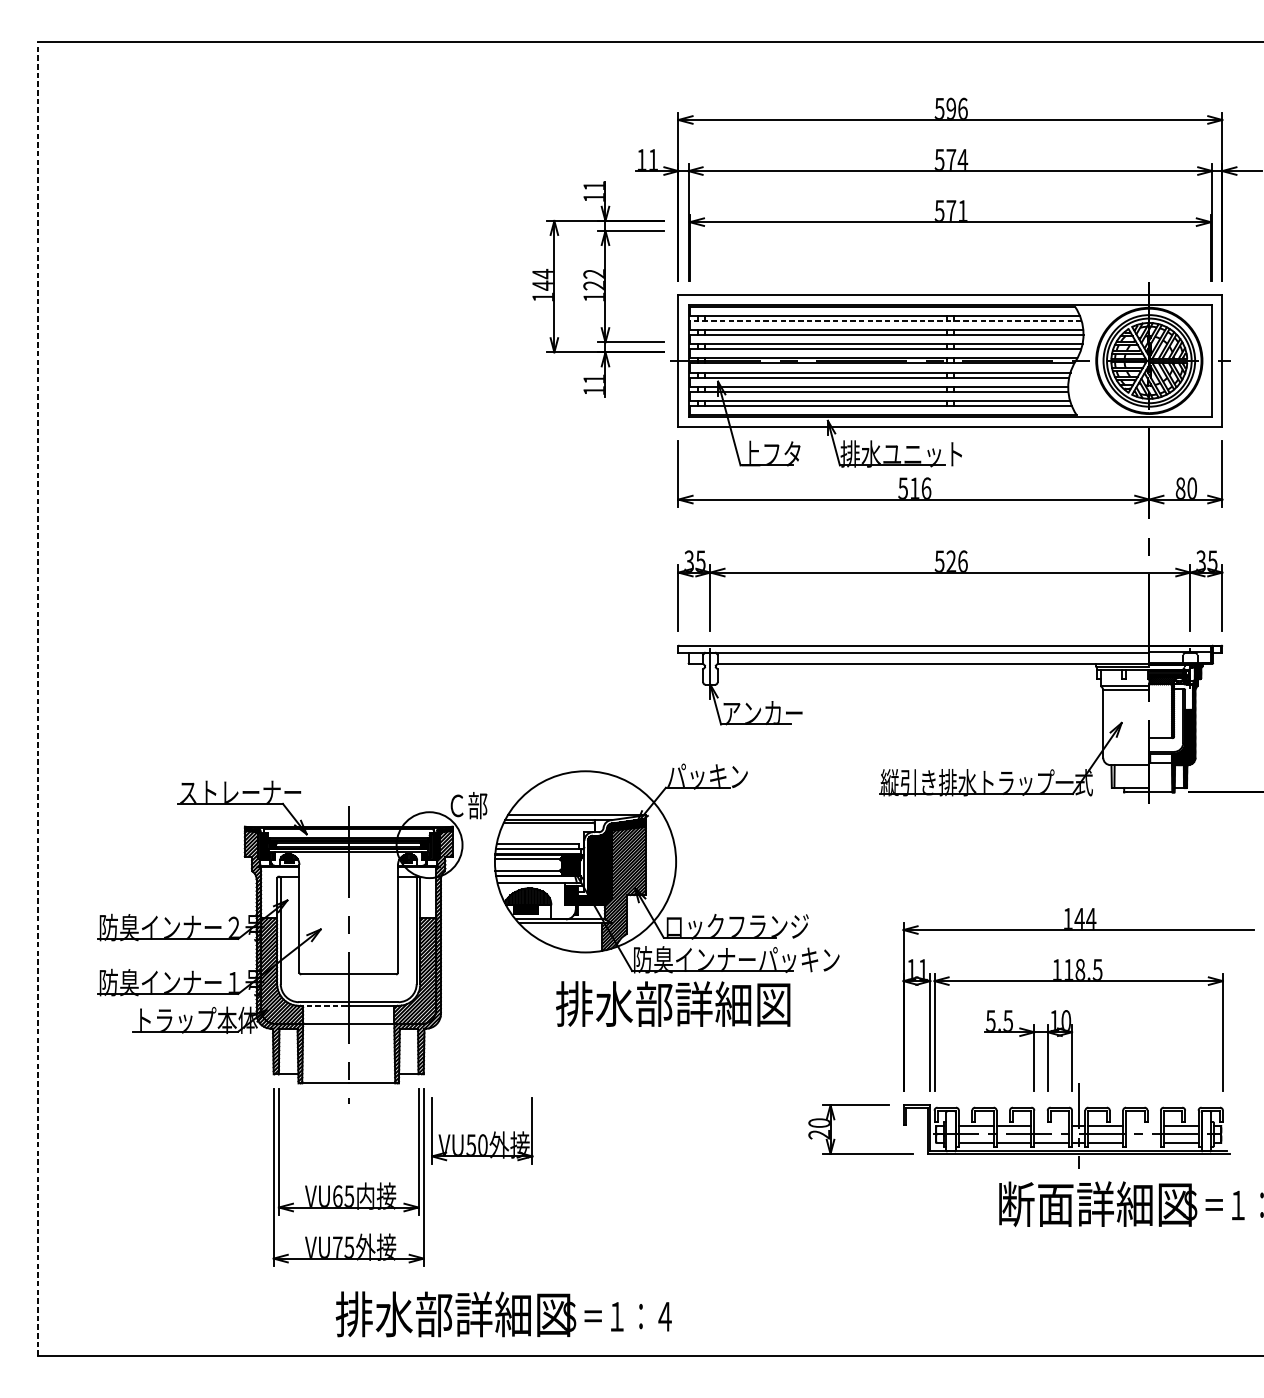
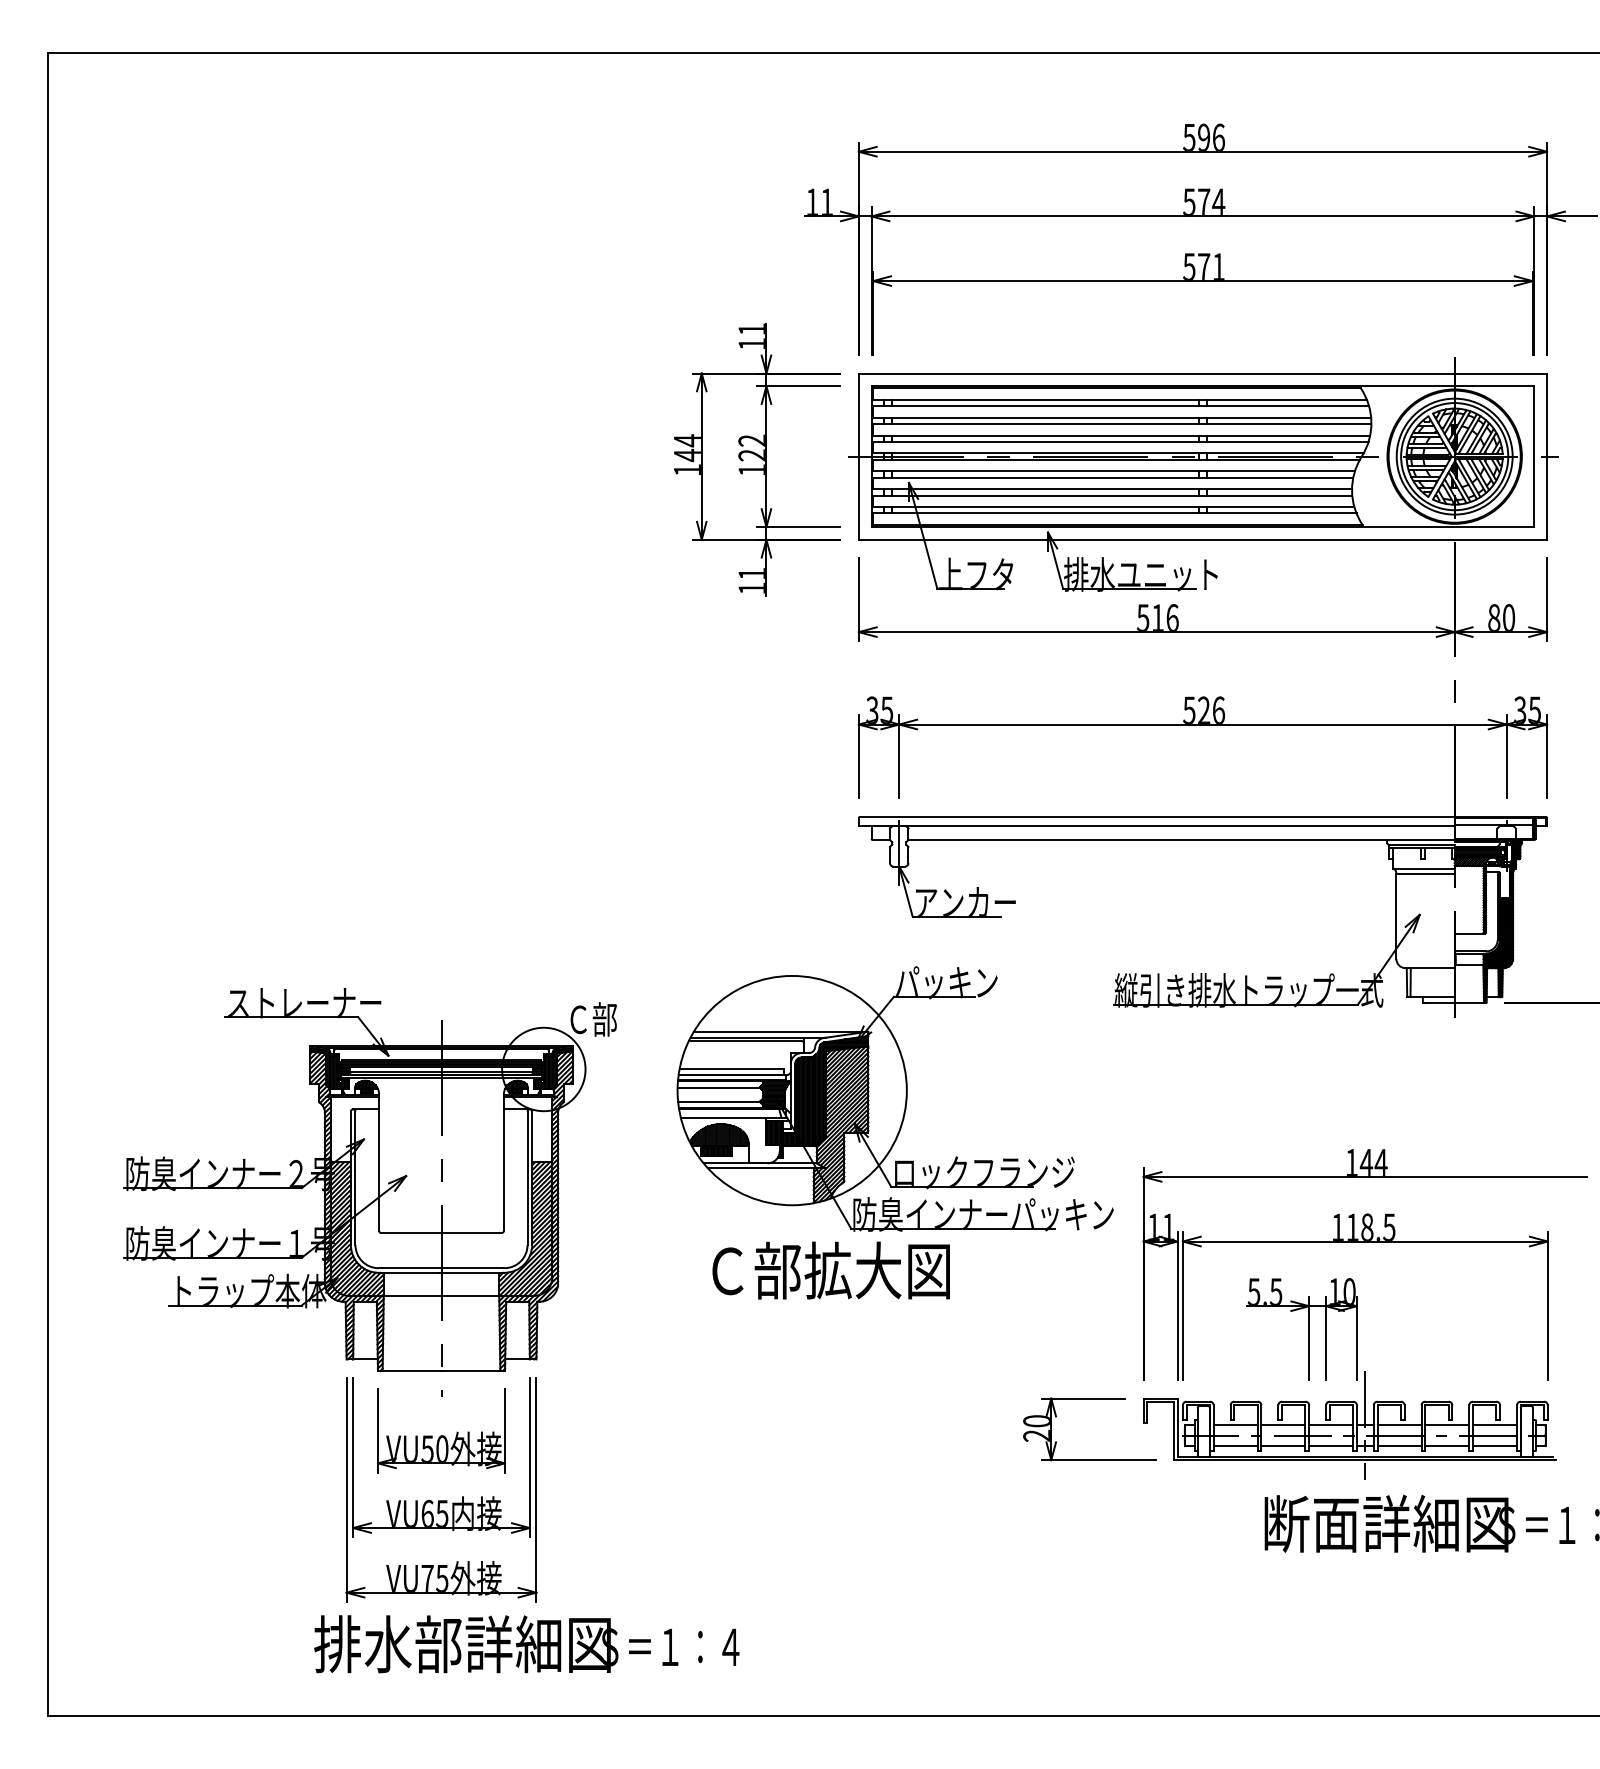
part: (598, 288) -> (757, 459), moved
line: (886, 321) -> (1121, 406), dashed -> solid
line: (38, 699) -> (48, 884), dashed -> solid
part: (666, 868) -> (894, 1098), moved
text: (672, 1004) -> (851, 1270), 排水部詳細図 -> Ｃ部拡大図
line: (322, 1005) -> (408, 1272), dashed -> solid
line: (1051, 1125) -> (1331, 1424), added
line: (1143, 1125) -> (1447, 1424), added
part: (482, 1130) -> (441, 1430), moved
line: (1143, 1143) -> (1447, 1446), added
text: (503, 1314) -> (526, 1644), moved

